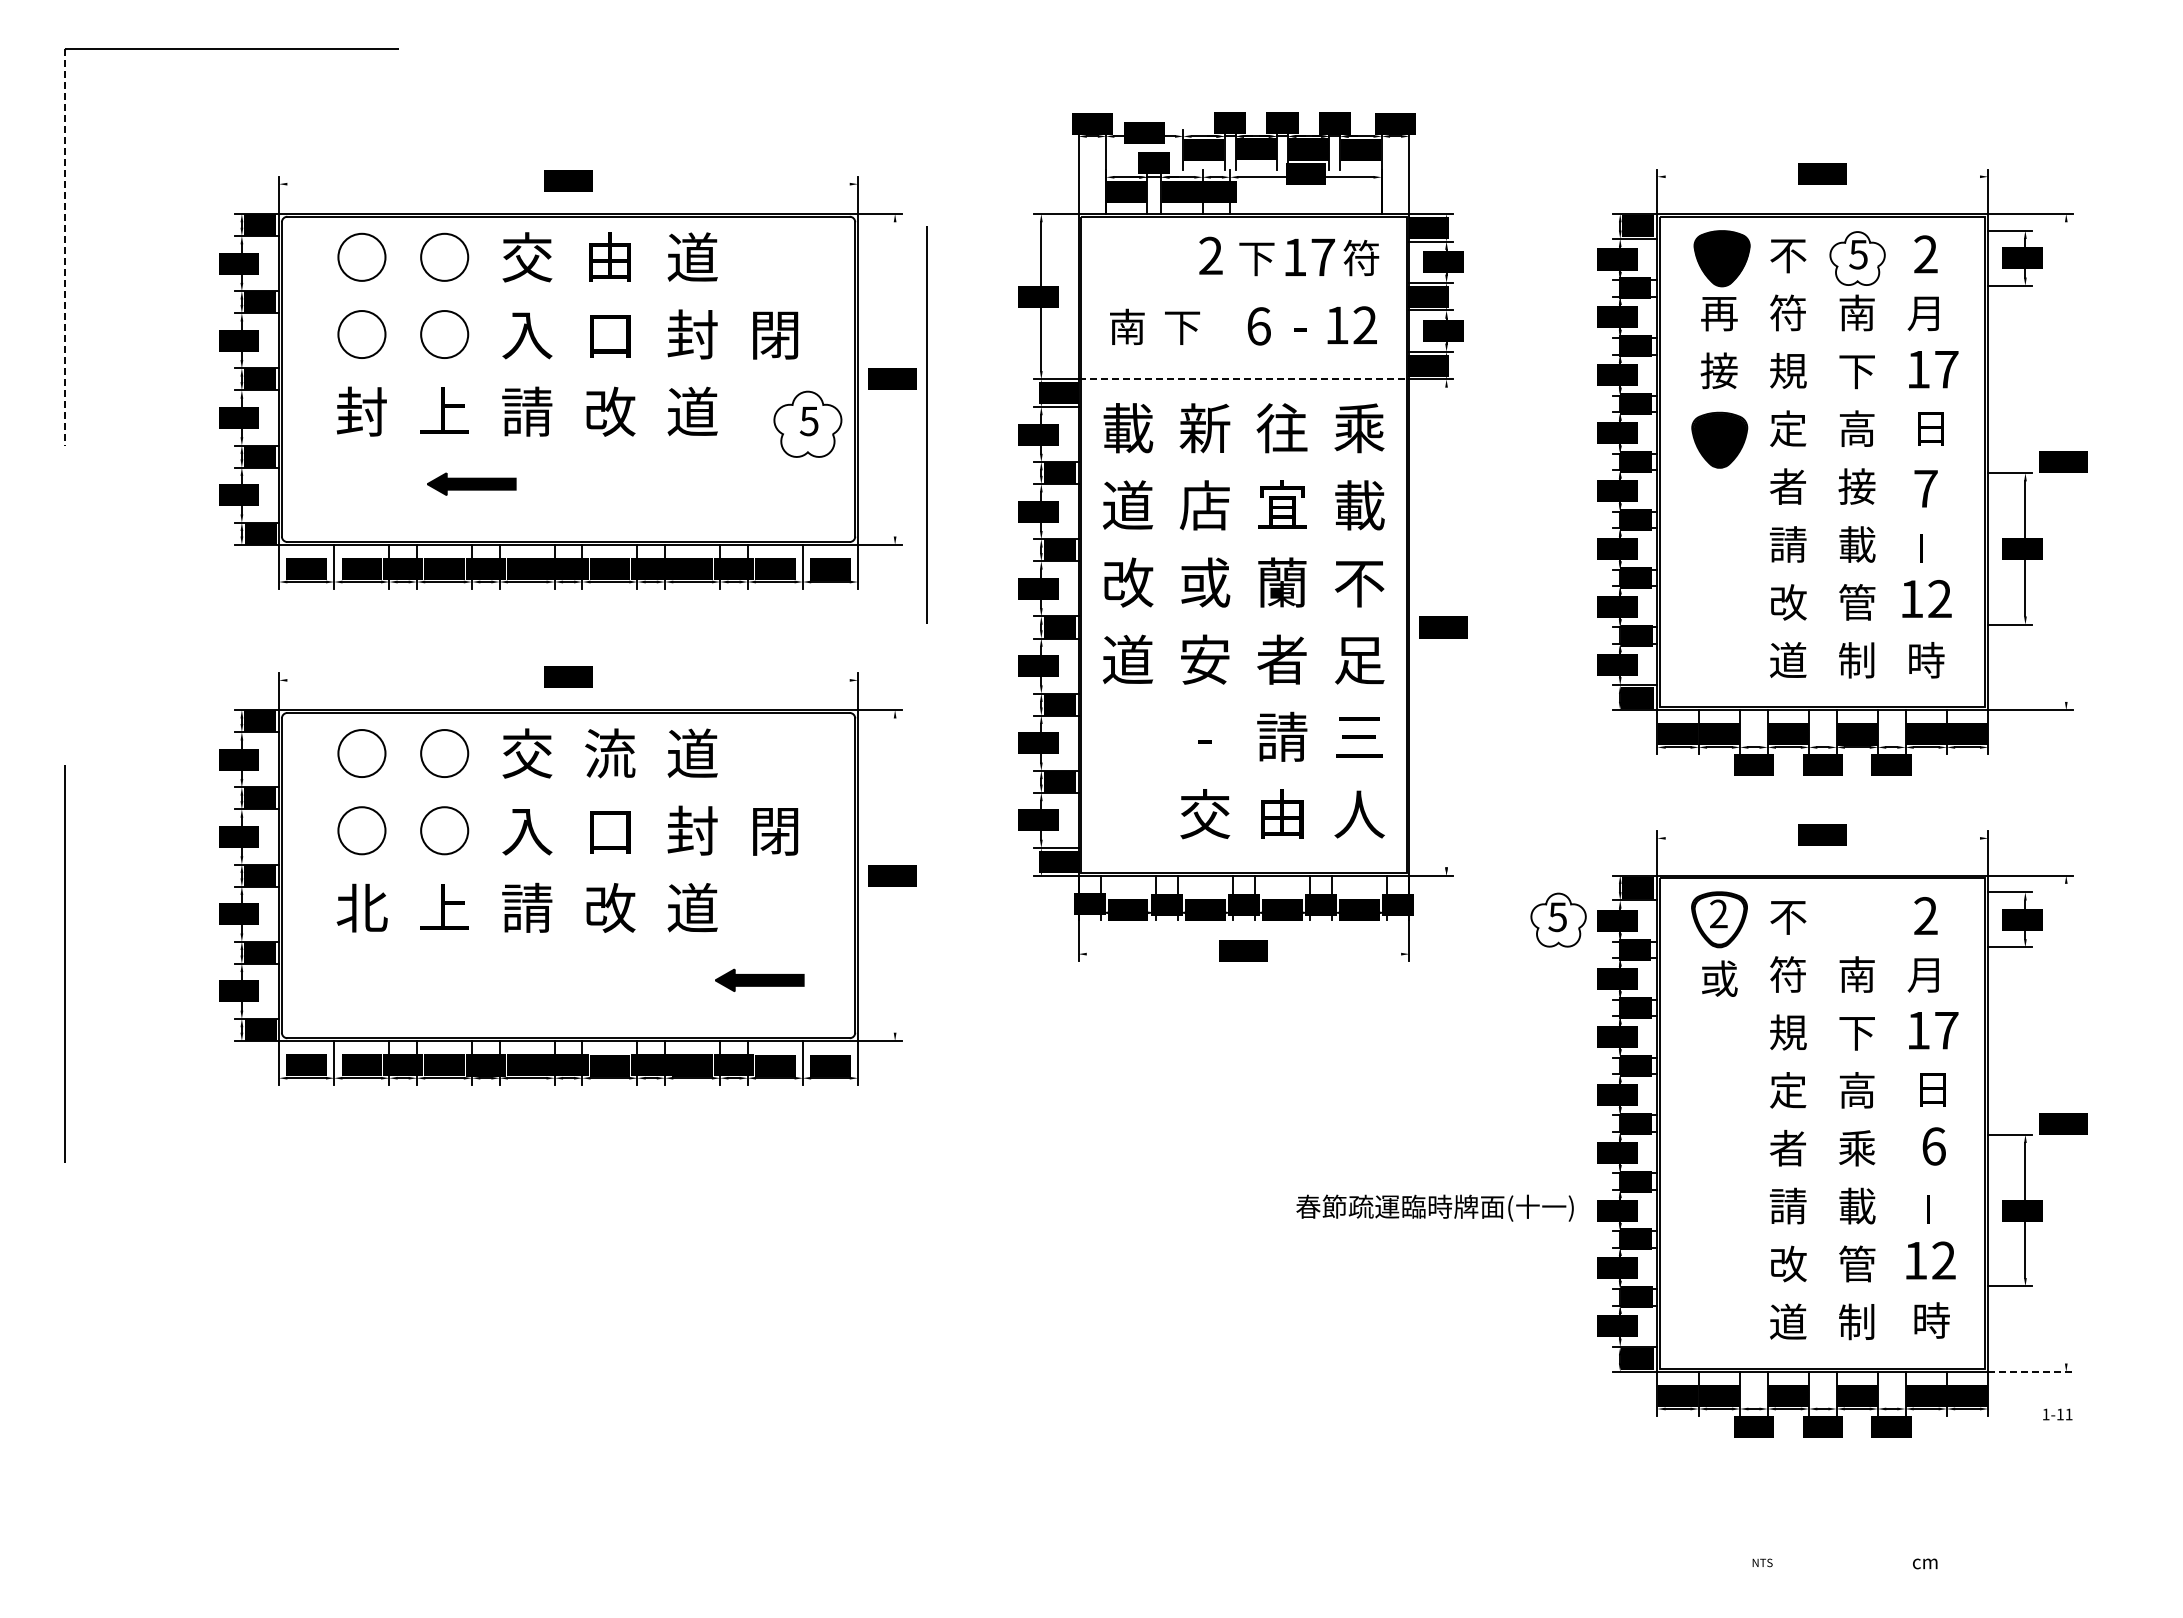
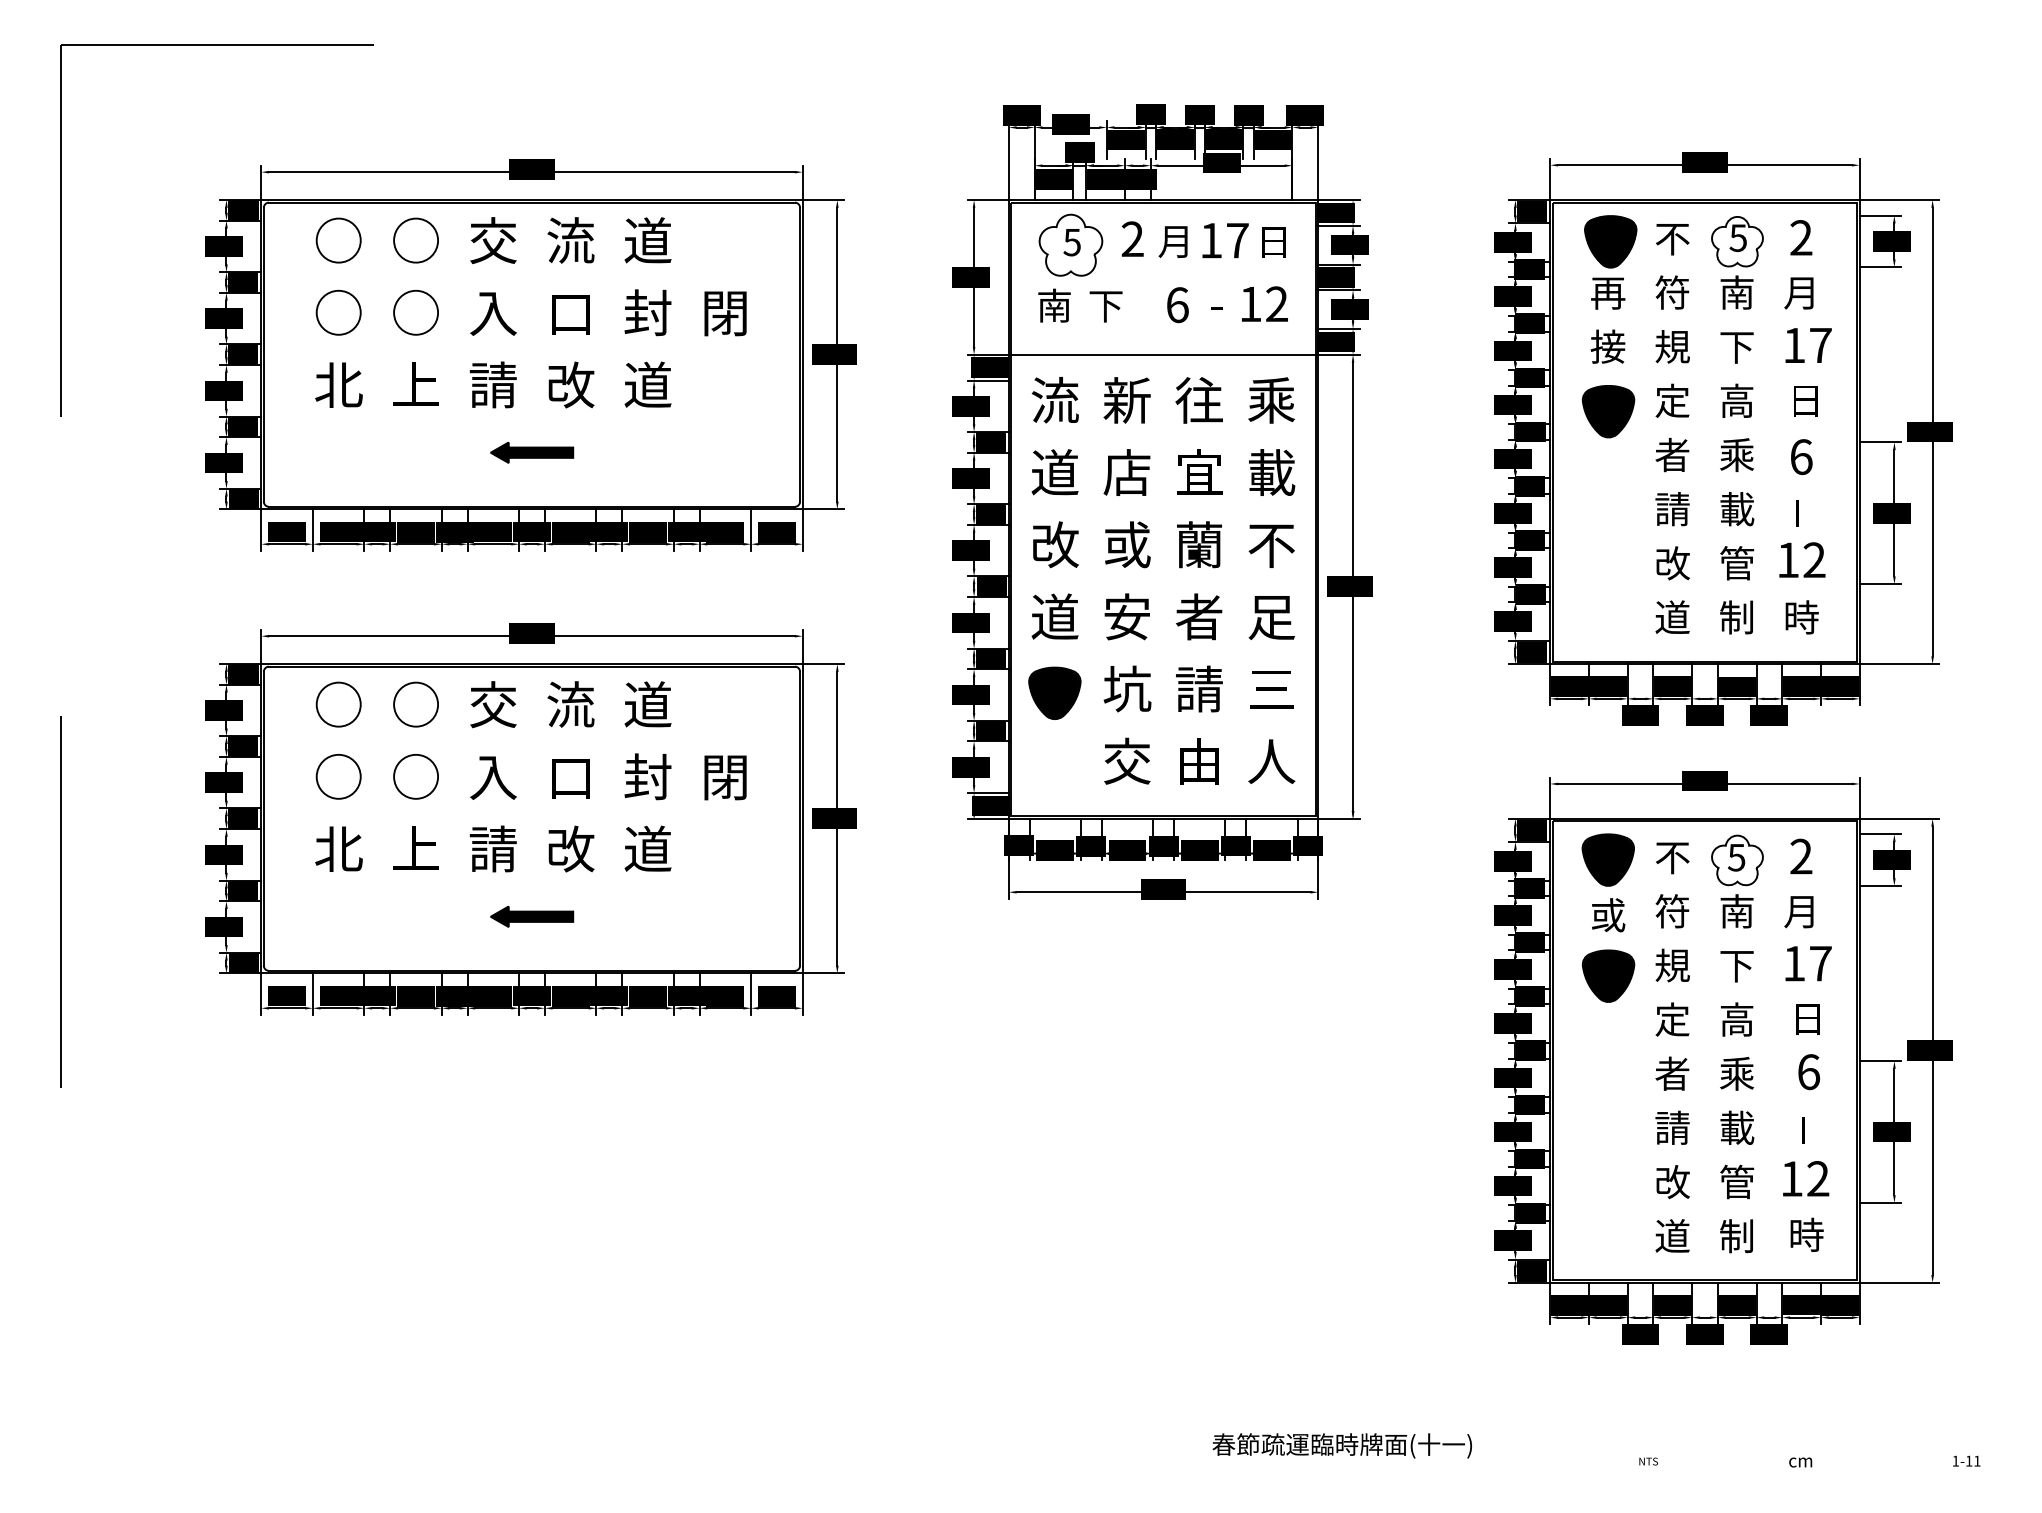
line: (1822, 176) -> (1704, 164), added
line: (568, 184) -> (531, 172), added
line: (65, 247) -> (61, 231), dashed -> solid
text: (610, 257) -> (571, 240), 由 -> 流
text: (1361, 257) -> (1273, 240), 符 -> 日
text: (1256, 259) -> (1175, 242), 下 -> 月
line: (895, 379) -> (837, 354), added
line: (1244, 379) -> (1164, 354), dashed -> solid
text: (361, 411) -> (338, 384), 封 -> 北
part: (807, 423) -> (1070, 244), moved
line: (926, 424) -> (866, 396), removed
text: (1128, 428) -> (1055, 400), 載 -> 流
line: (2066, 461) -> (1932, 431), added
part: (471, 483) -> (531, 452), moved
text: (1856, 486) -> (1736, 454), 接 -> 乘
text: (1925, 488) -> (1800, 456), 7 -> 6
line: (1446, 627) -> (1352, 586), added
line: (568, 680) -> (531, 636), added
text: (1205, 736) -> (1127, 688), - -> 坑
part: (1127, 741) -> (1054, 693), added
line: (1822, 838) -> (1704, 784), added
line: (895, 875) -> (837, 818), added
part: (1558, 919) -> (1737, 859), moved
fill: (1719, 919) -> (1608, 859), added
line: (1243, 954) -> (1163, 892), added
part: (759, 979) -> (531, 915), moved
part: (1719, 1043) -> (1608, 975), added
line: (2066, 1123) -> (1932, 1050), added
text: (1434, 1207) -> (1341, 1445), moved
line: (2031, 1371) -> (1900, 1282), dashed -> solid
text: (2057, 1414) -> (1966, 1461), moved

